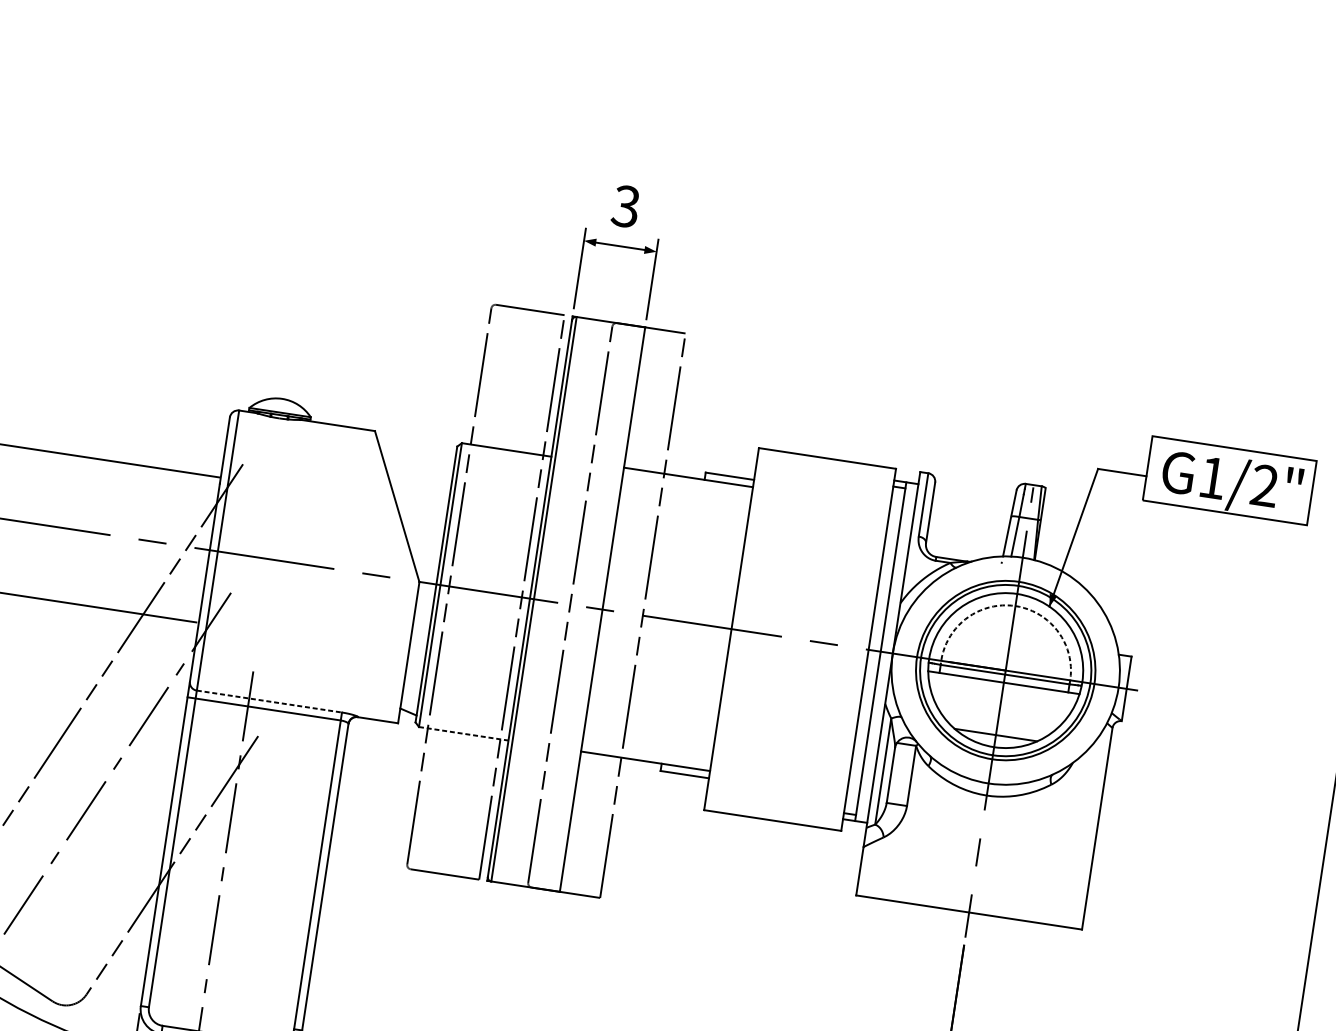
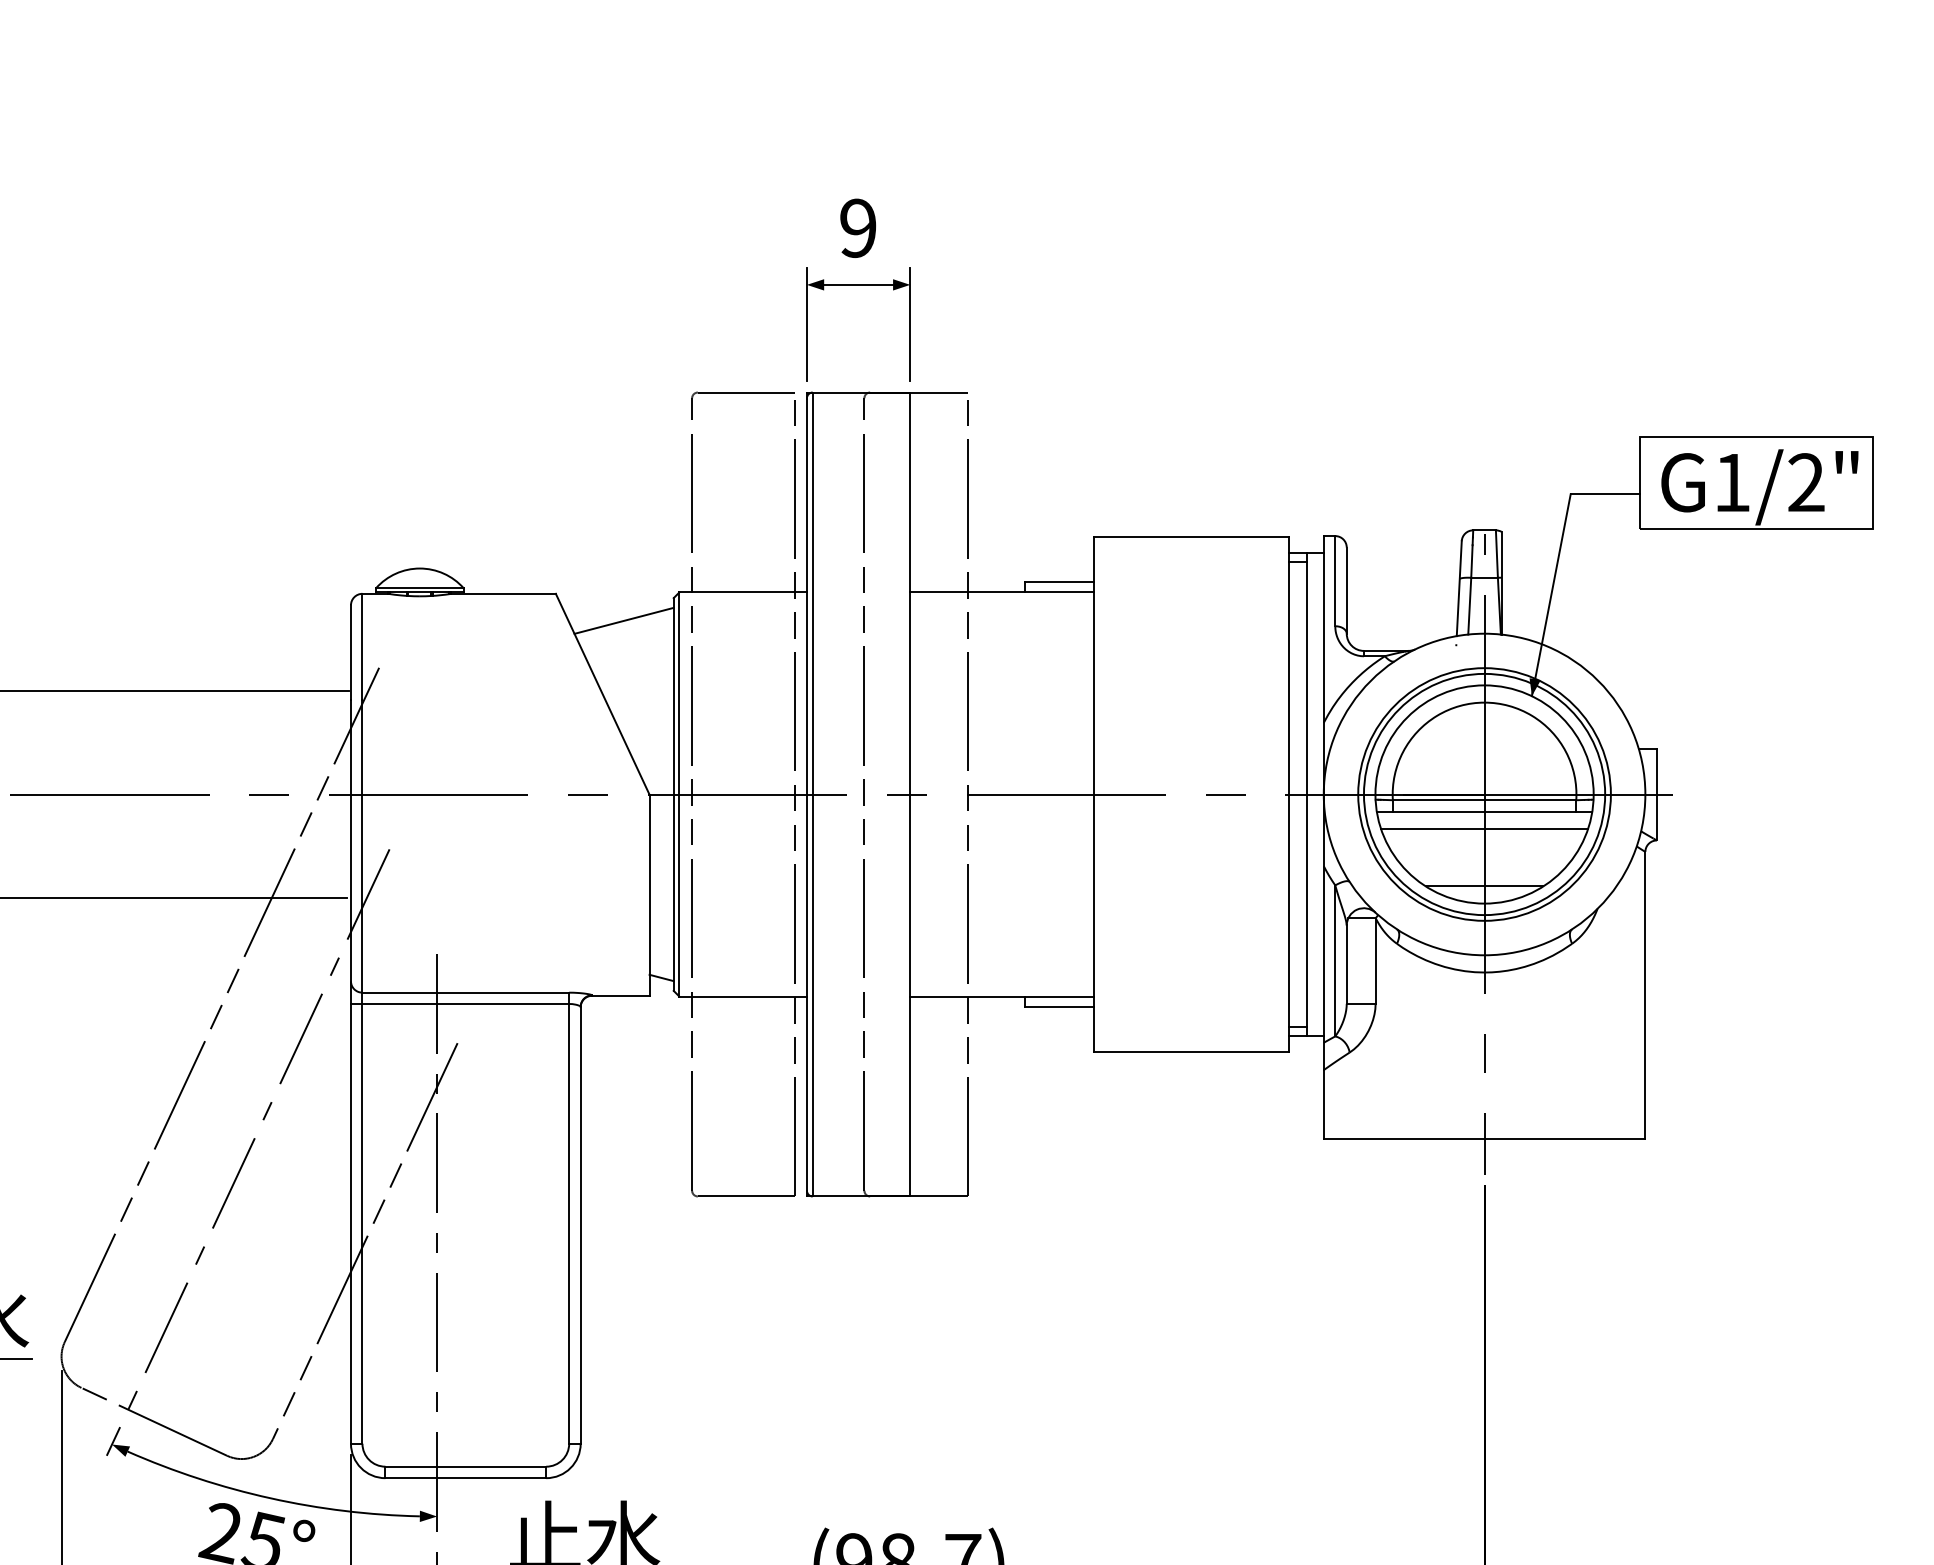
text: (625, 205) -> (857, 227), 3 -> 9
line: (419, 456) -> (623, 620), added
arc: (1015, 605) -> (1484, 702), dashed -> solid
line: (1002, 694) -> (1484, 828), added
line: (269, 701) -> (466, 992), dashed -> solid
line: (463, 733) -> (743, 996), dashed -> solid

